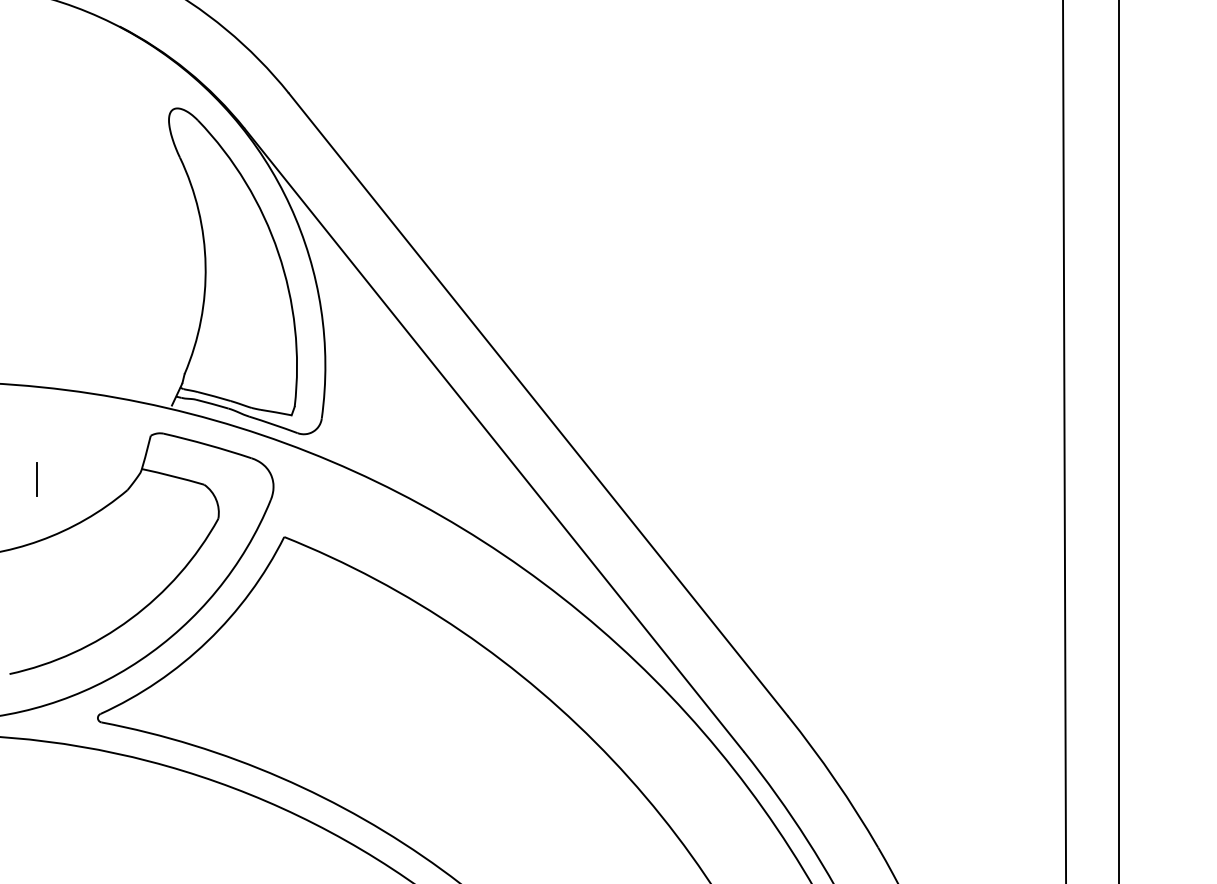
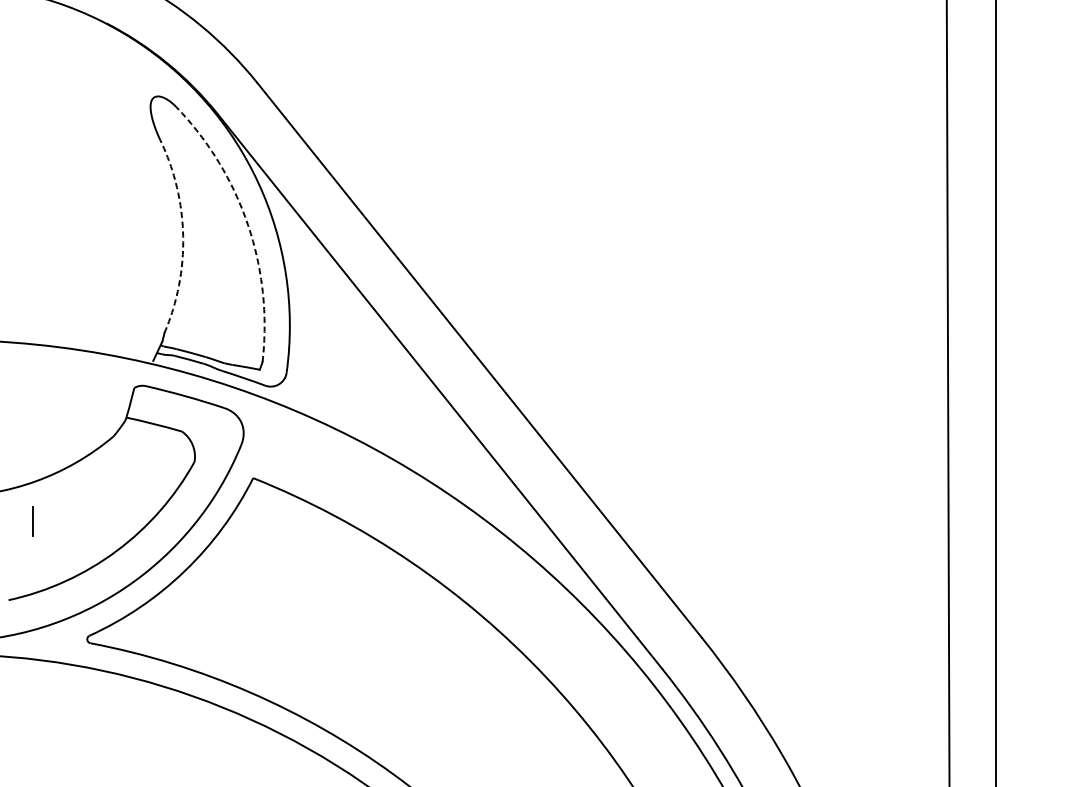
arc: (278, 252) -> (248, 224), solid -> dashed
arc: (205, 265) -> (183, 236), solid -> dashed
line: (36, 479) -> (32, 521), moved

